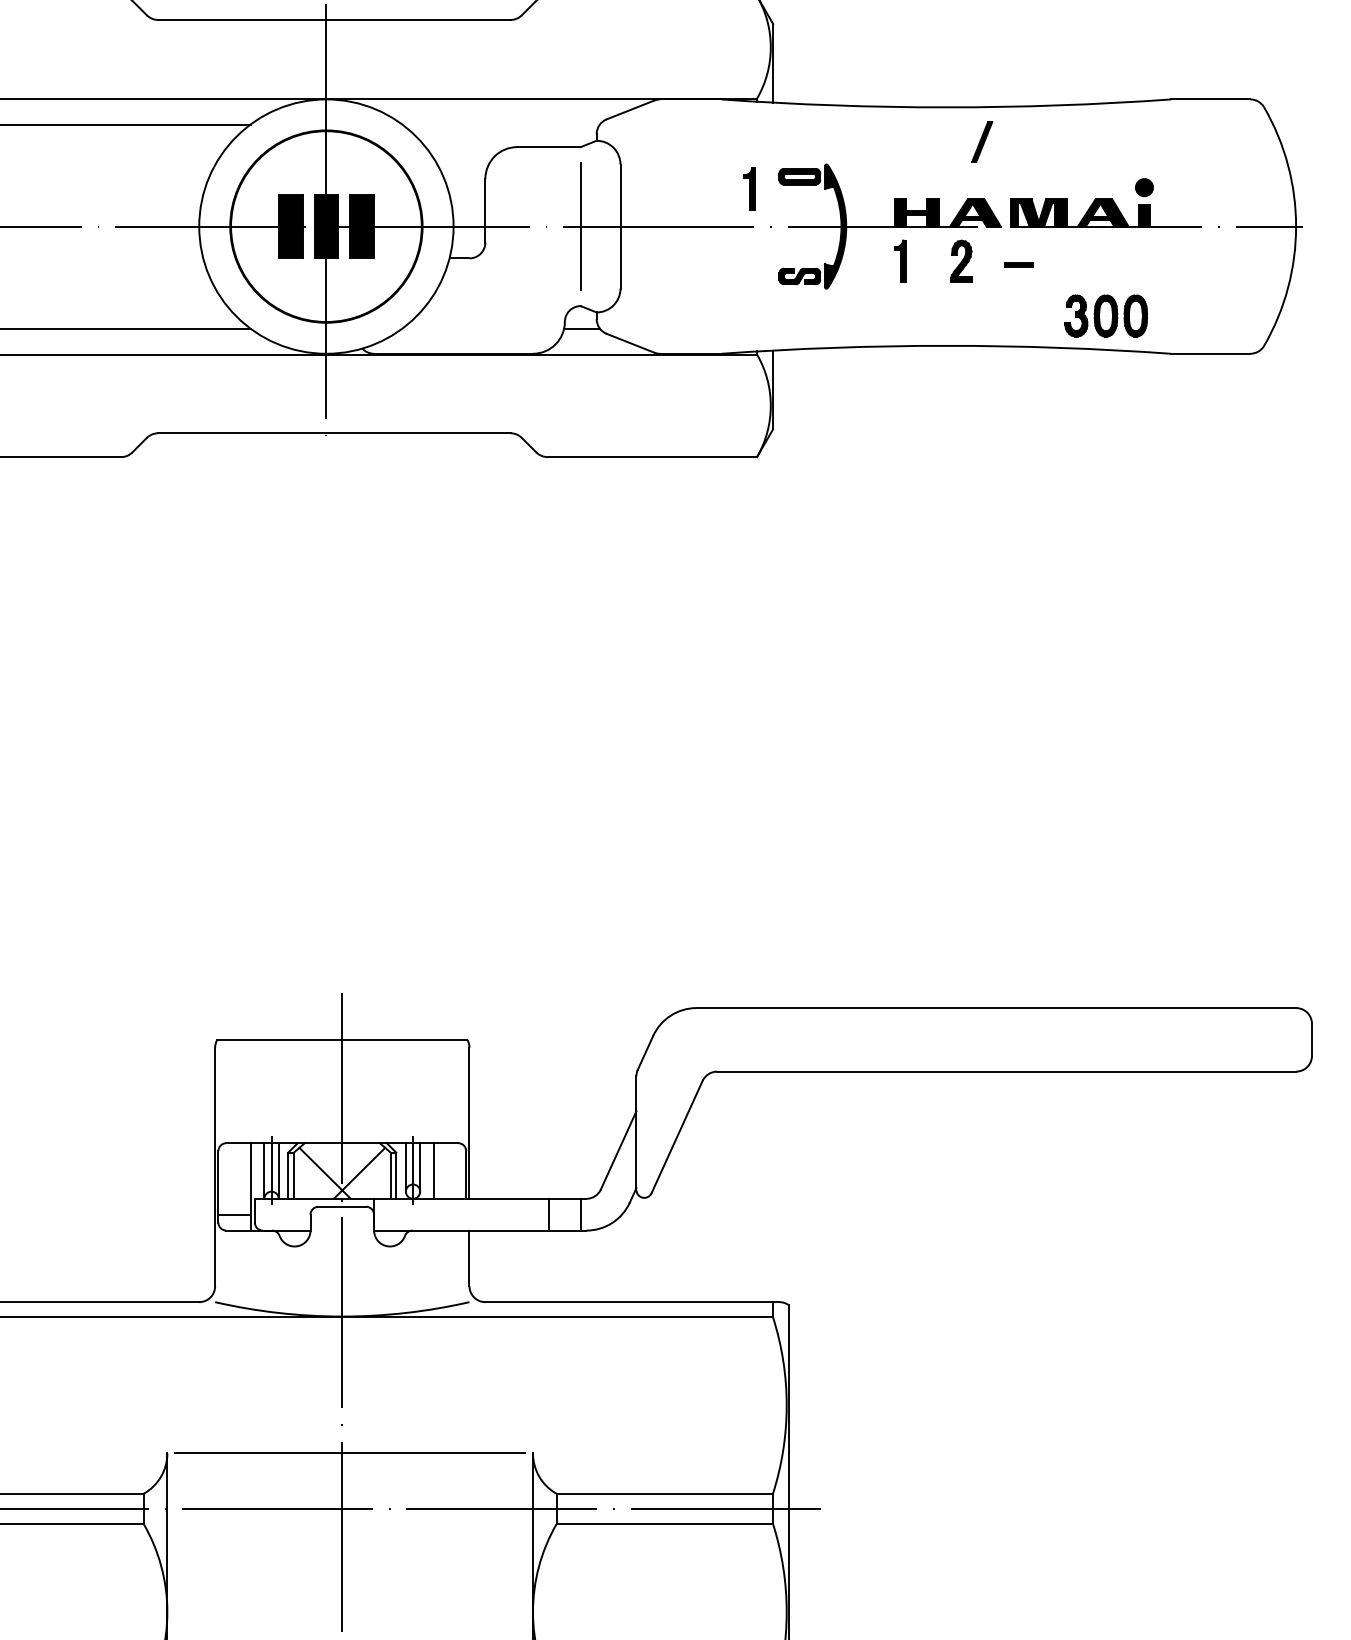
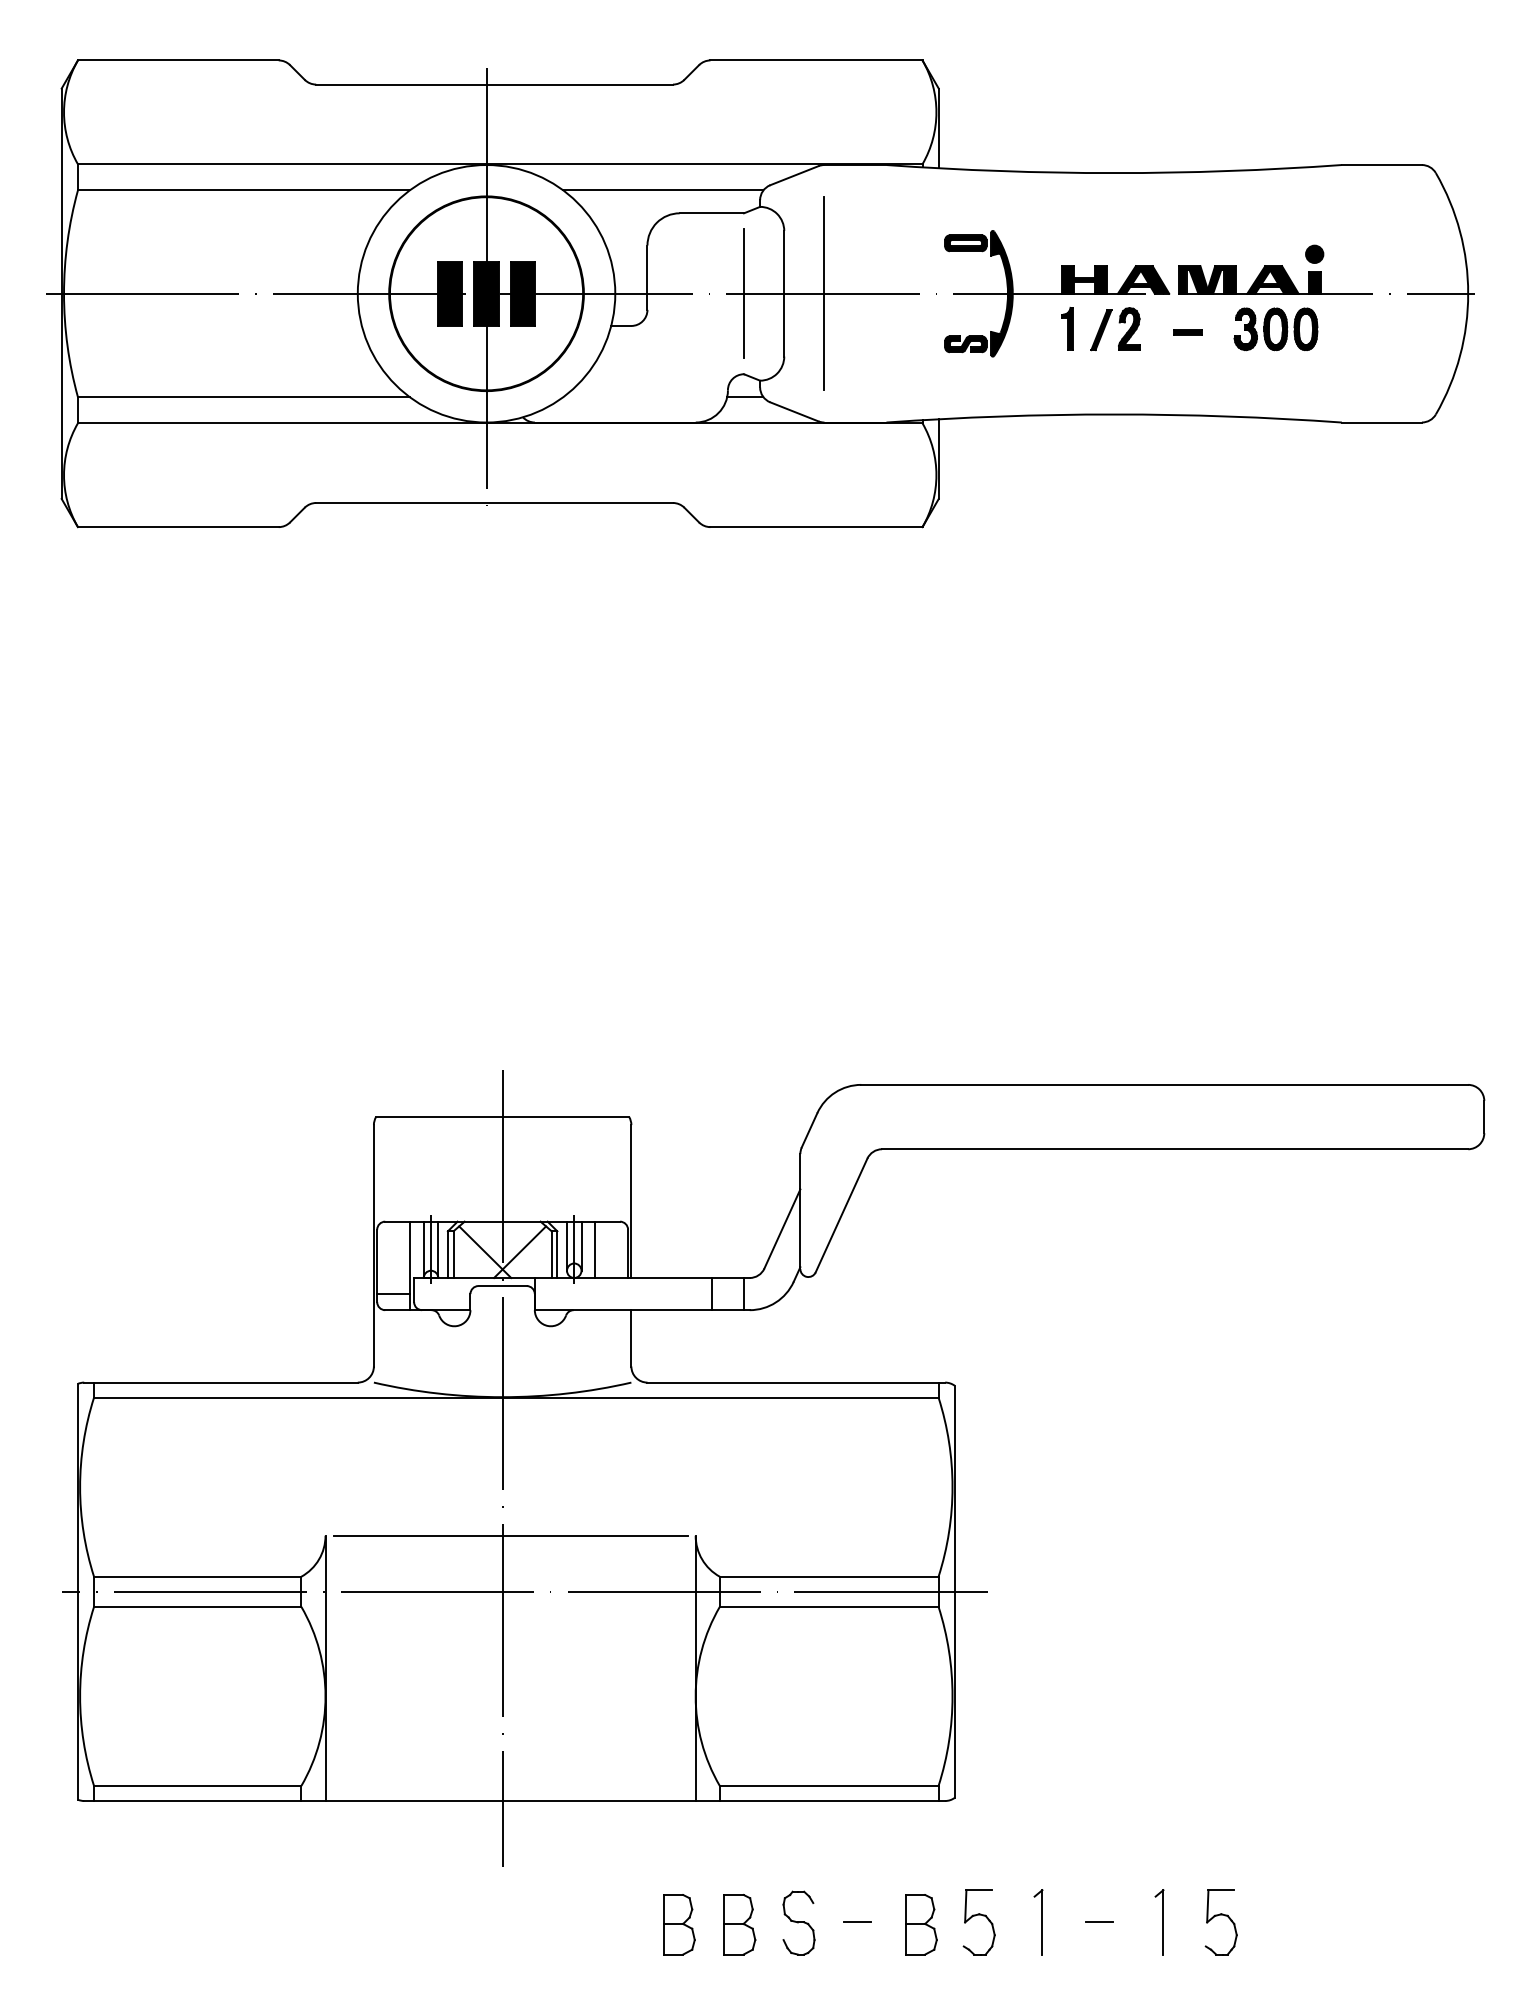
line: (501, 124) -> (663, 190), added
part: (982, 142) -> (1101, 330), moved
part: (749, 188) -> (914, 255), removed
line: (660, 226) -> (824, 293), added
part: (1105, 316) -> (1275, 329), moved

